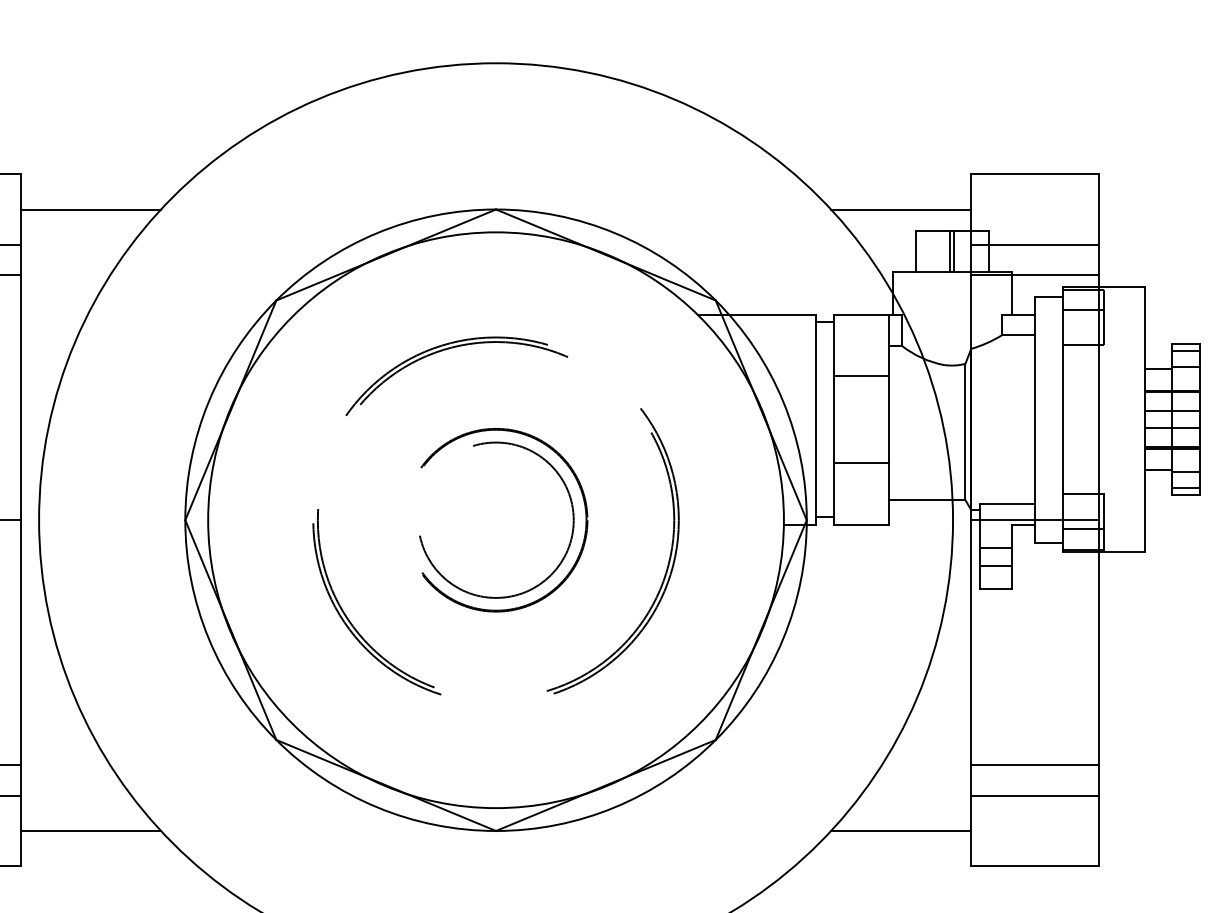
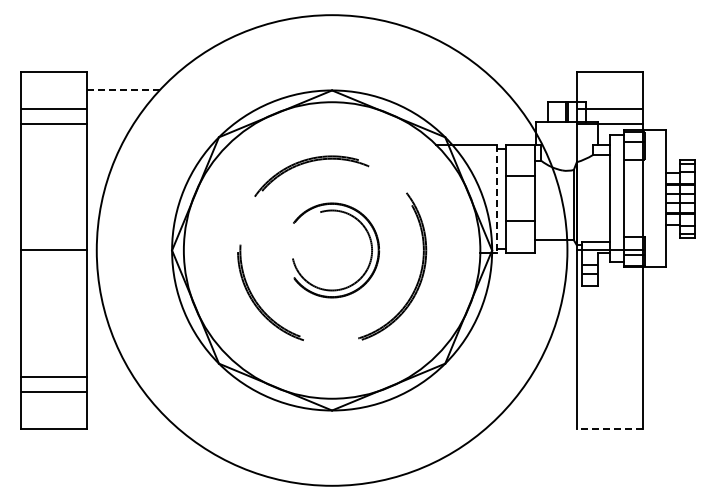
line: (90, 209) -> (123, 90), solid -> dashed
line: (900, 209) -> (540, 90), removed
line: (815, 421) -> (496, 199), solid -> dashed
line: (1034, 764) -> (609, 376), removed
line: (1034, 795) -> (609, 392), removed
line: (90, 830) -> (123, 410), removed
line: (900, 830) -> (540, 410), removed
line: (1034, 865) -> (609, 428), solid -> dashed

